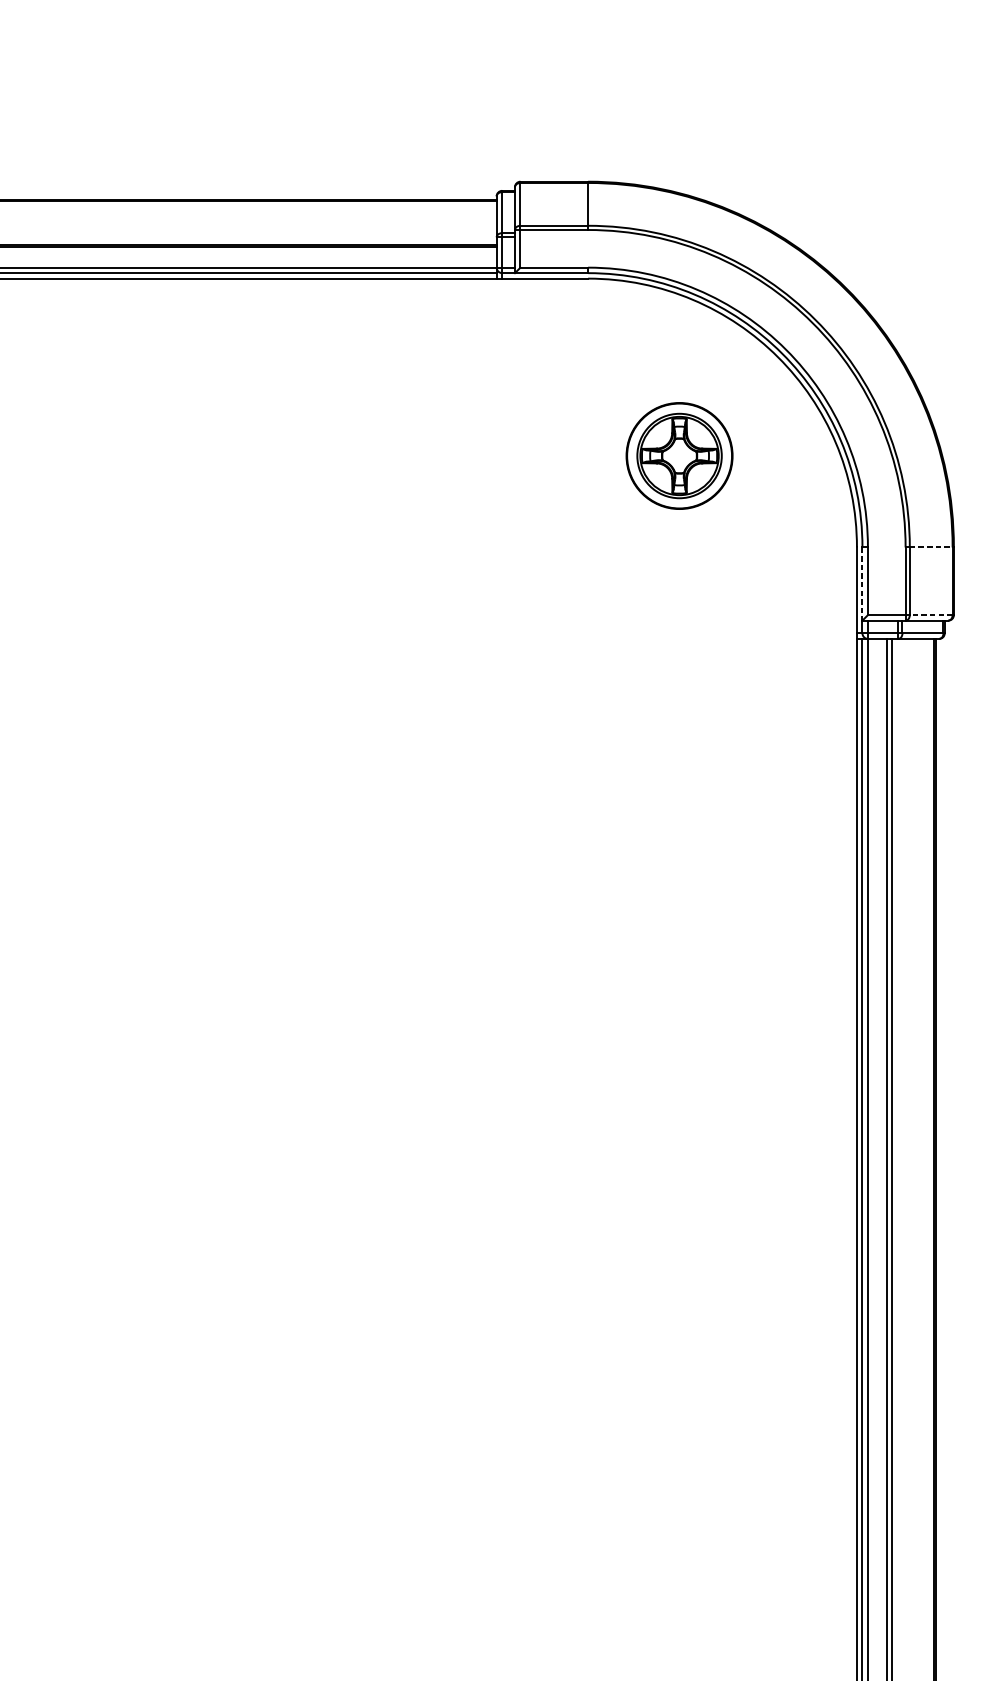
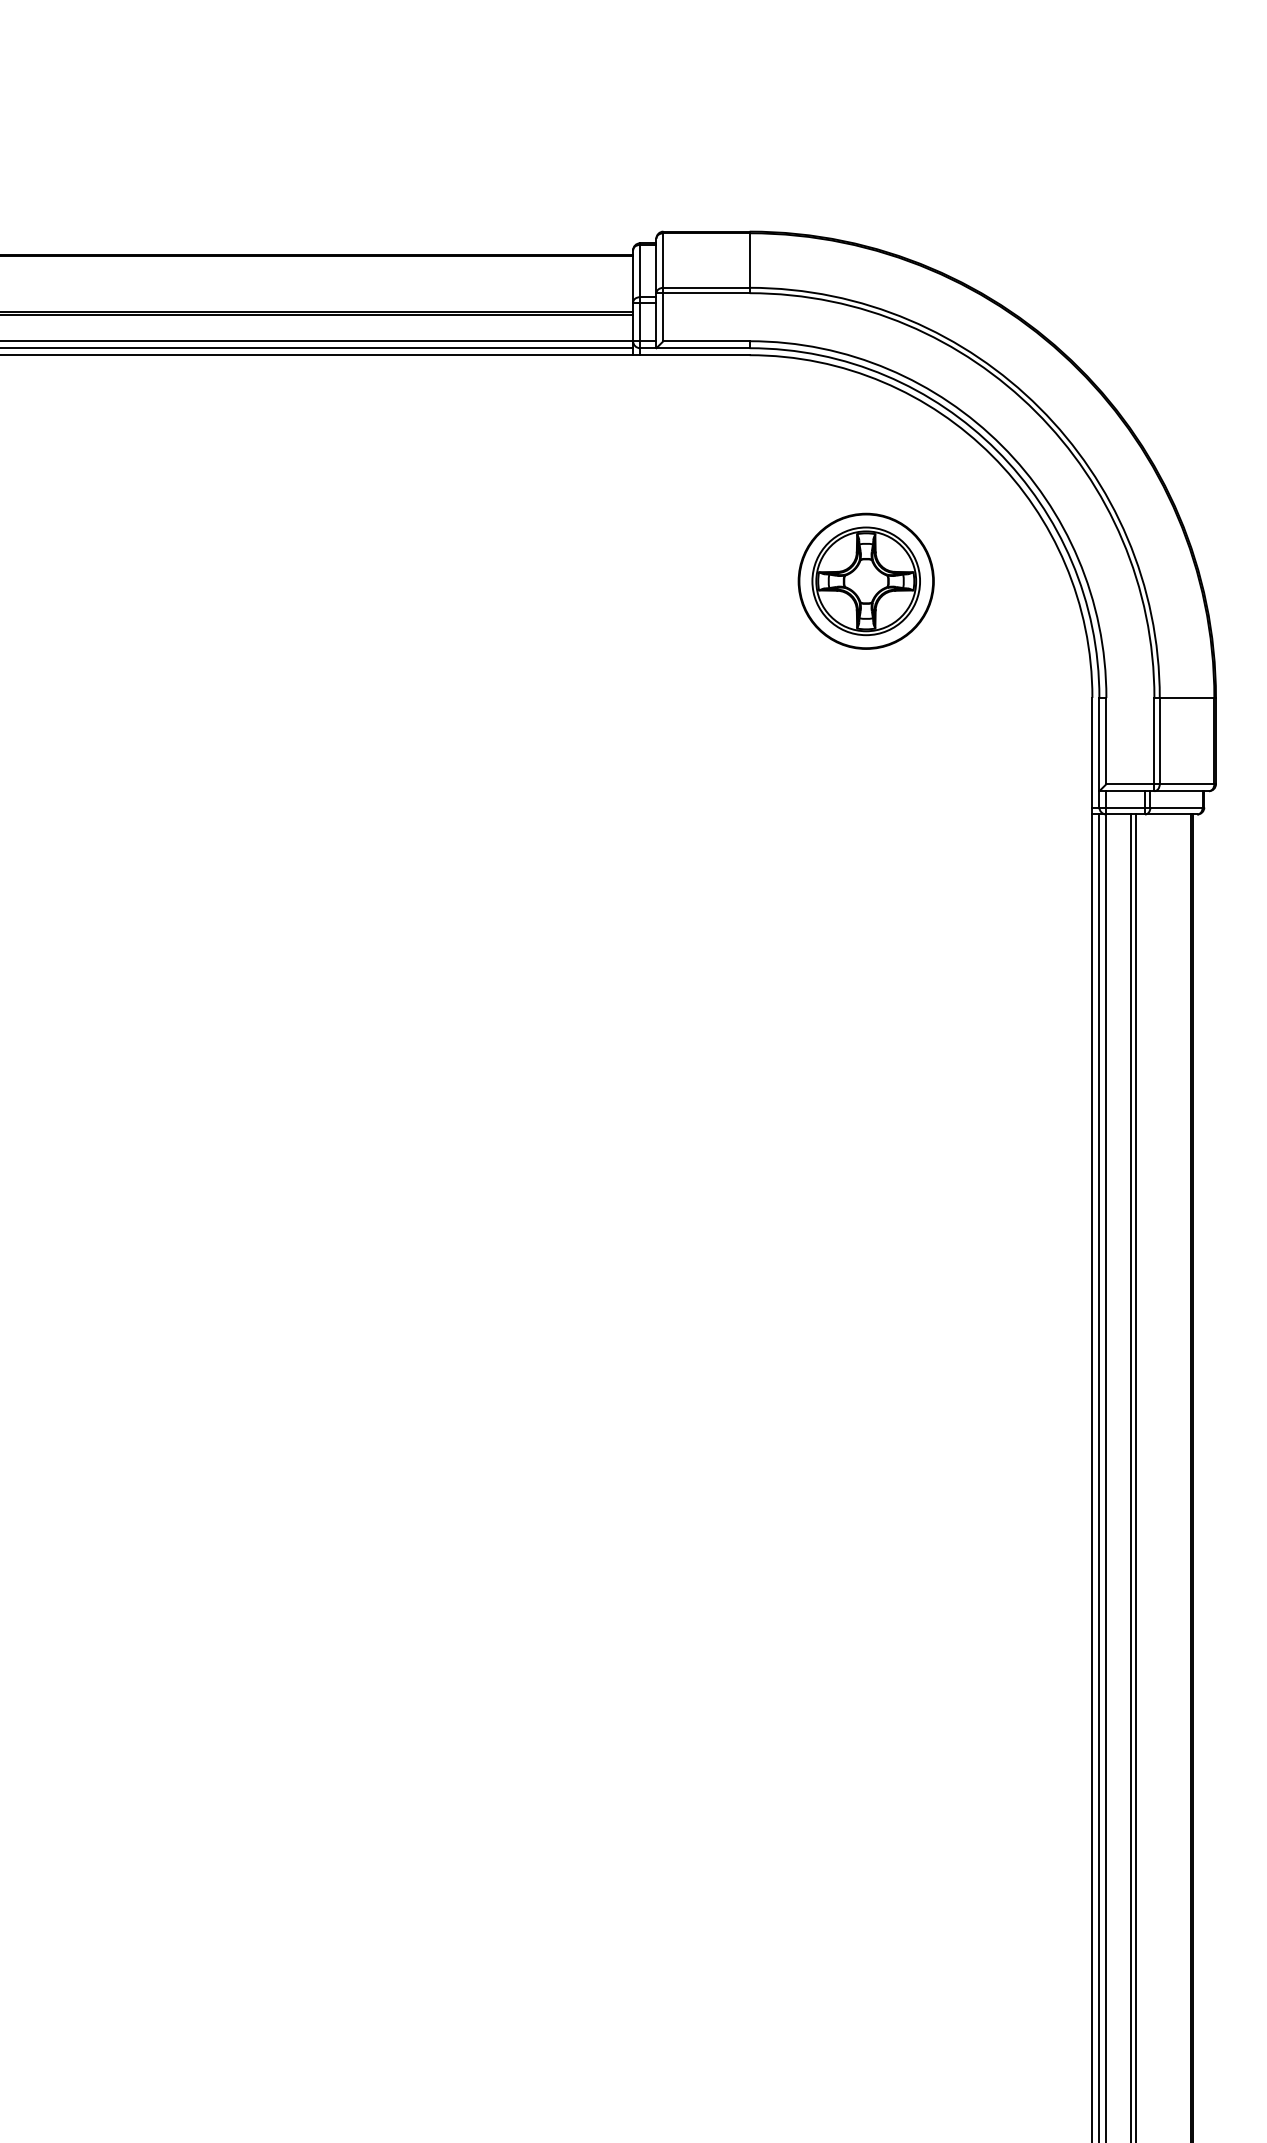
line: (931, 547) -> (1187, 697), dashed -> solid
line: (862, 584) -> (1099, 744), dashed -> solid
line: (930, 615) -> (1186, 784), dashed -> solid

